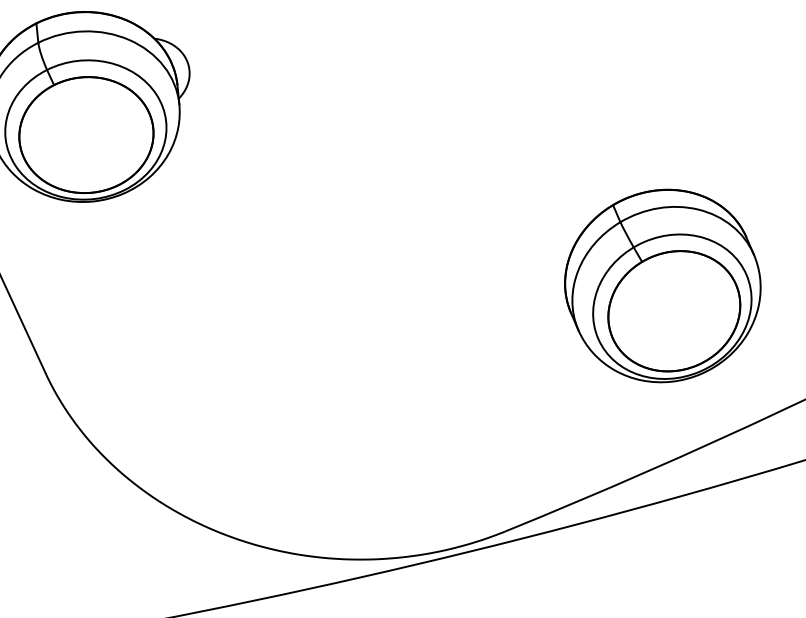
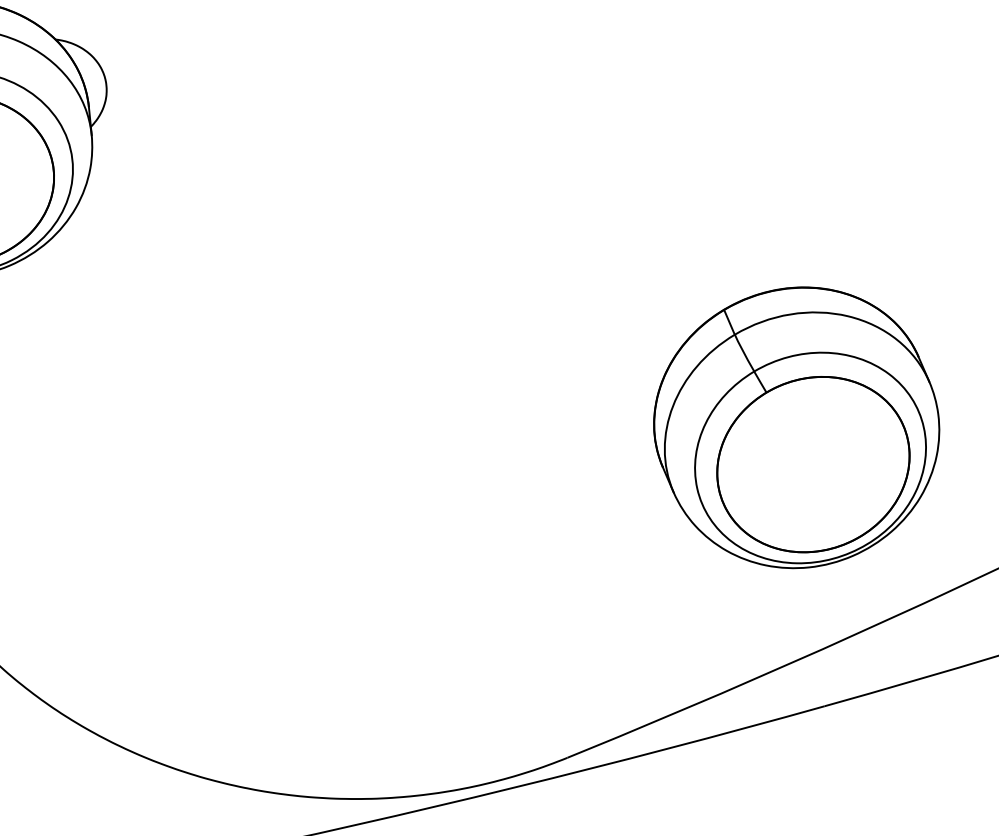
part: (662, 285) -> (796, 427), moved

